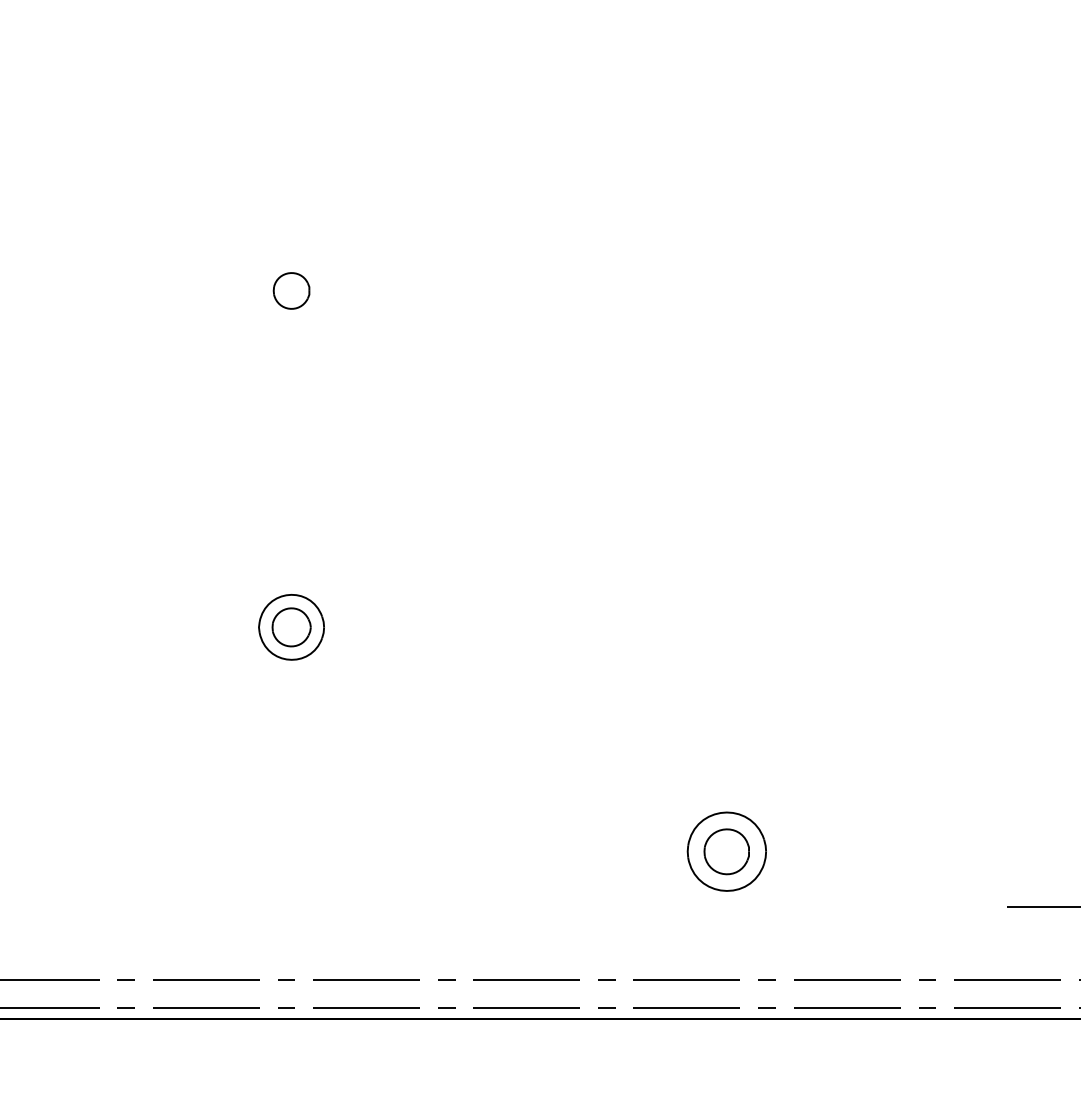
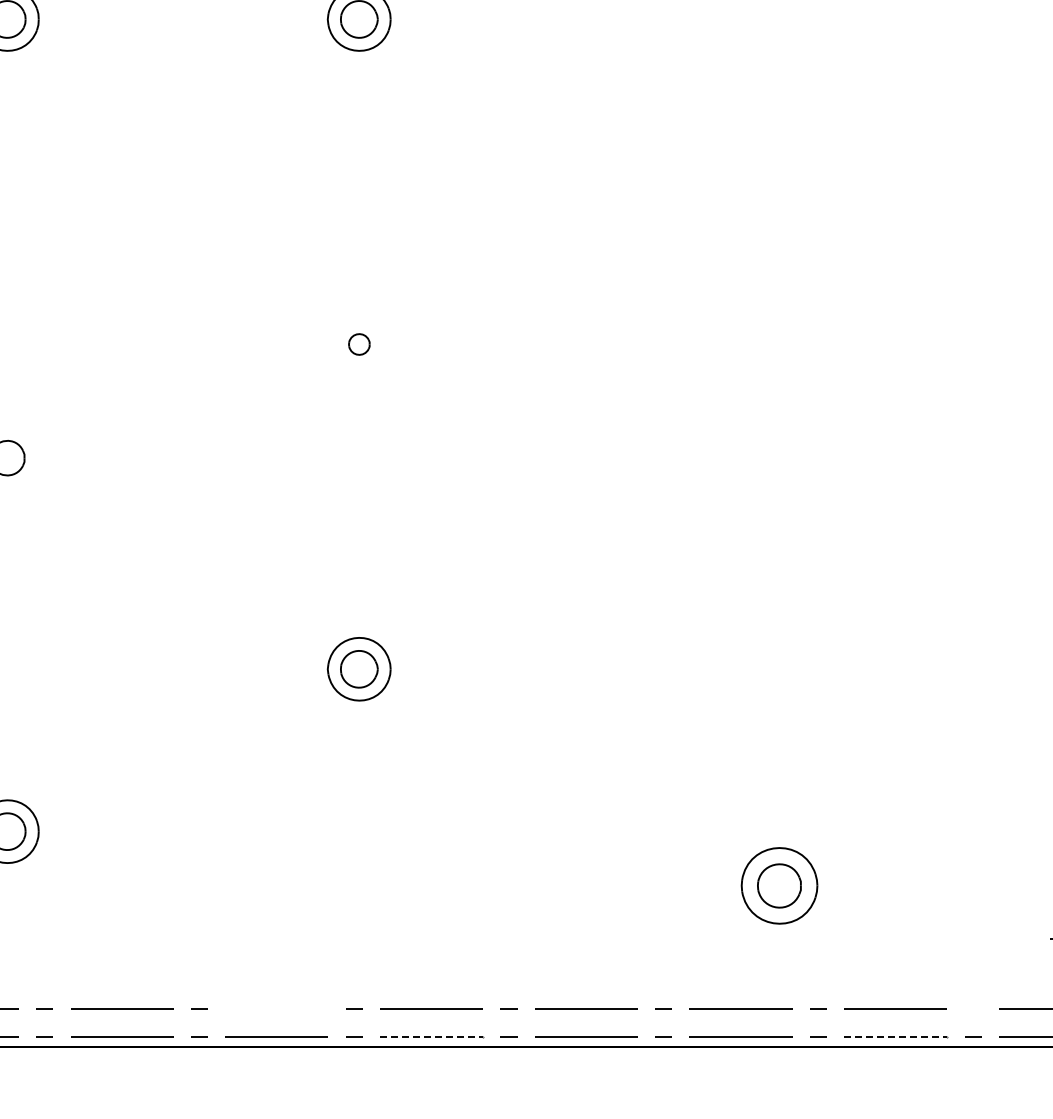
part: (291, 290) -> (359, 344), size x0.6
line: (205, 978) -> (276, 1008), removed
line: (927, 978) -> (973, 1008), removed
line: (367, 1007) -> (432, 1036), solid -> dashed
line: (848, 1007) -> (896, 1036), solid -> dashed

